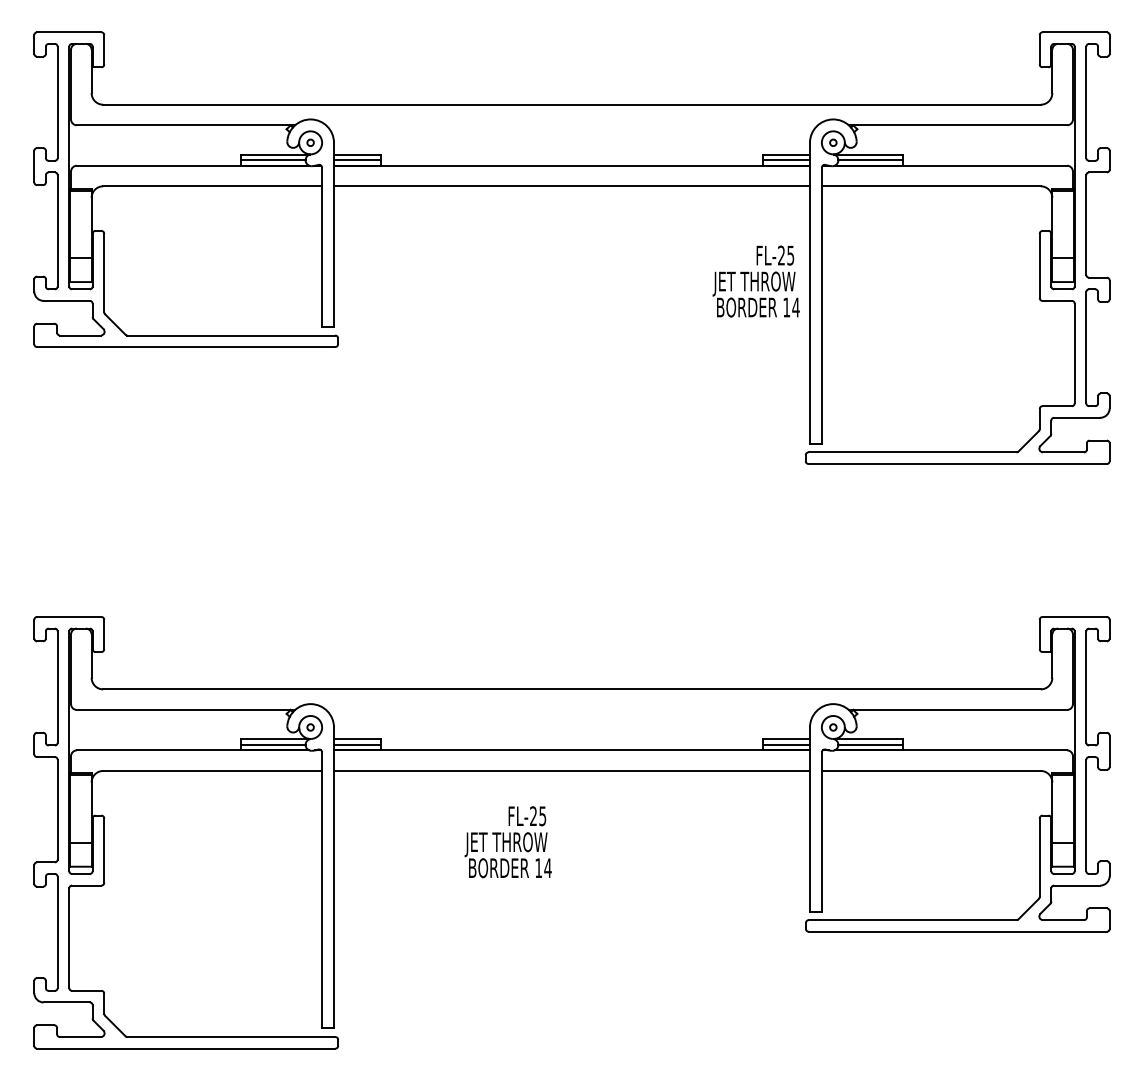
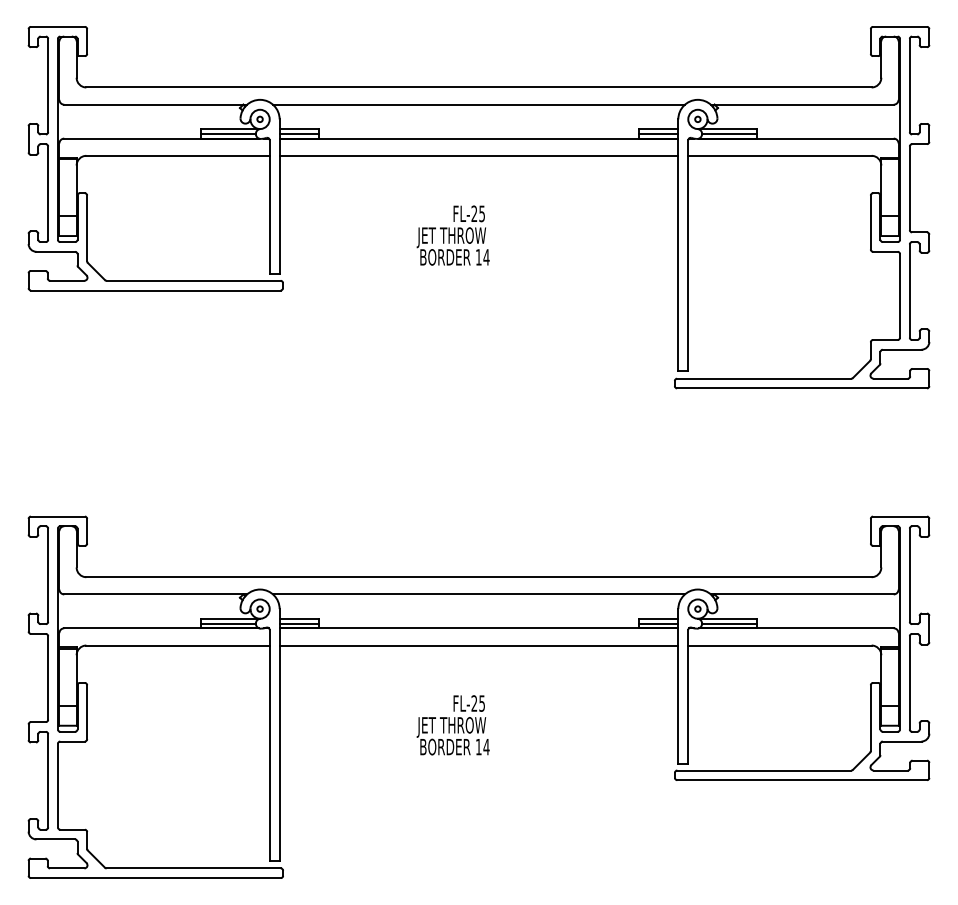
line: (571, 125) -> (478, 104), added
text: (755, 281) -> (452, 235), moved
line: (571, 709) -> (478, 594), added
text: (507, 842) -> (452, 725), moved

